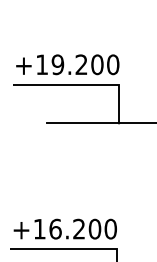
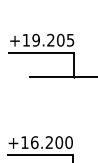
text: (113, 63) -> (70, 39), +19.200 -> +19.205

